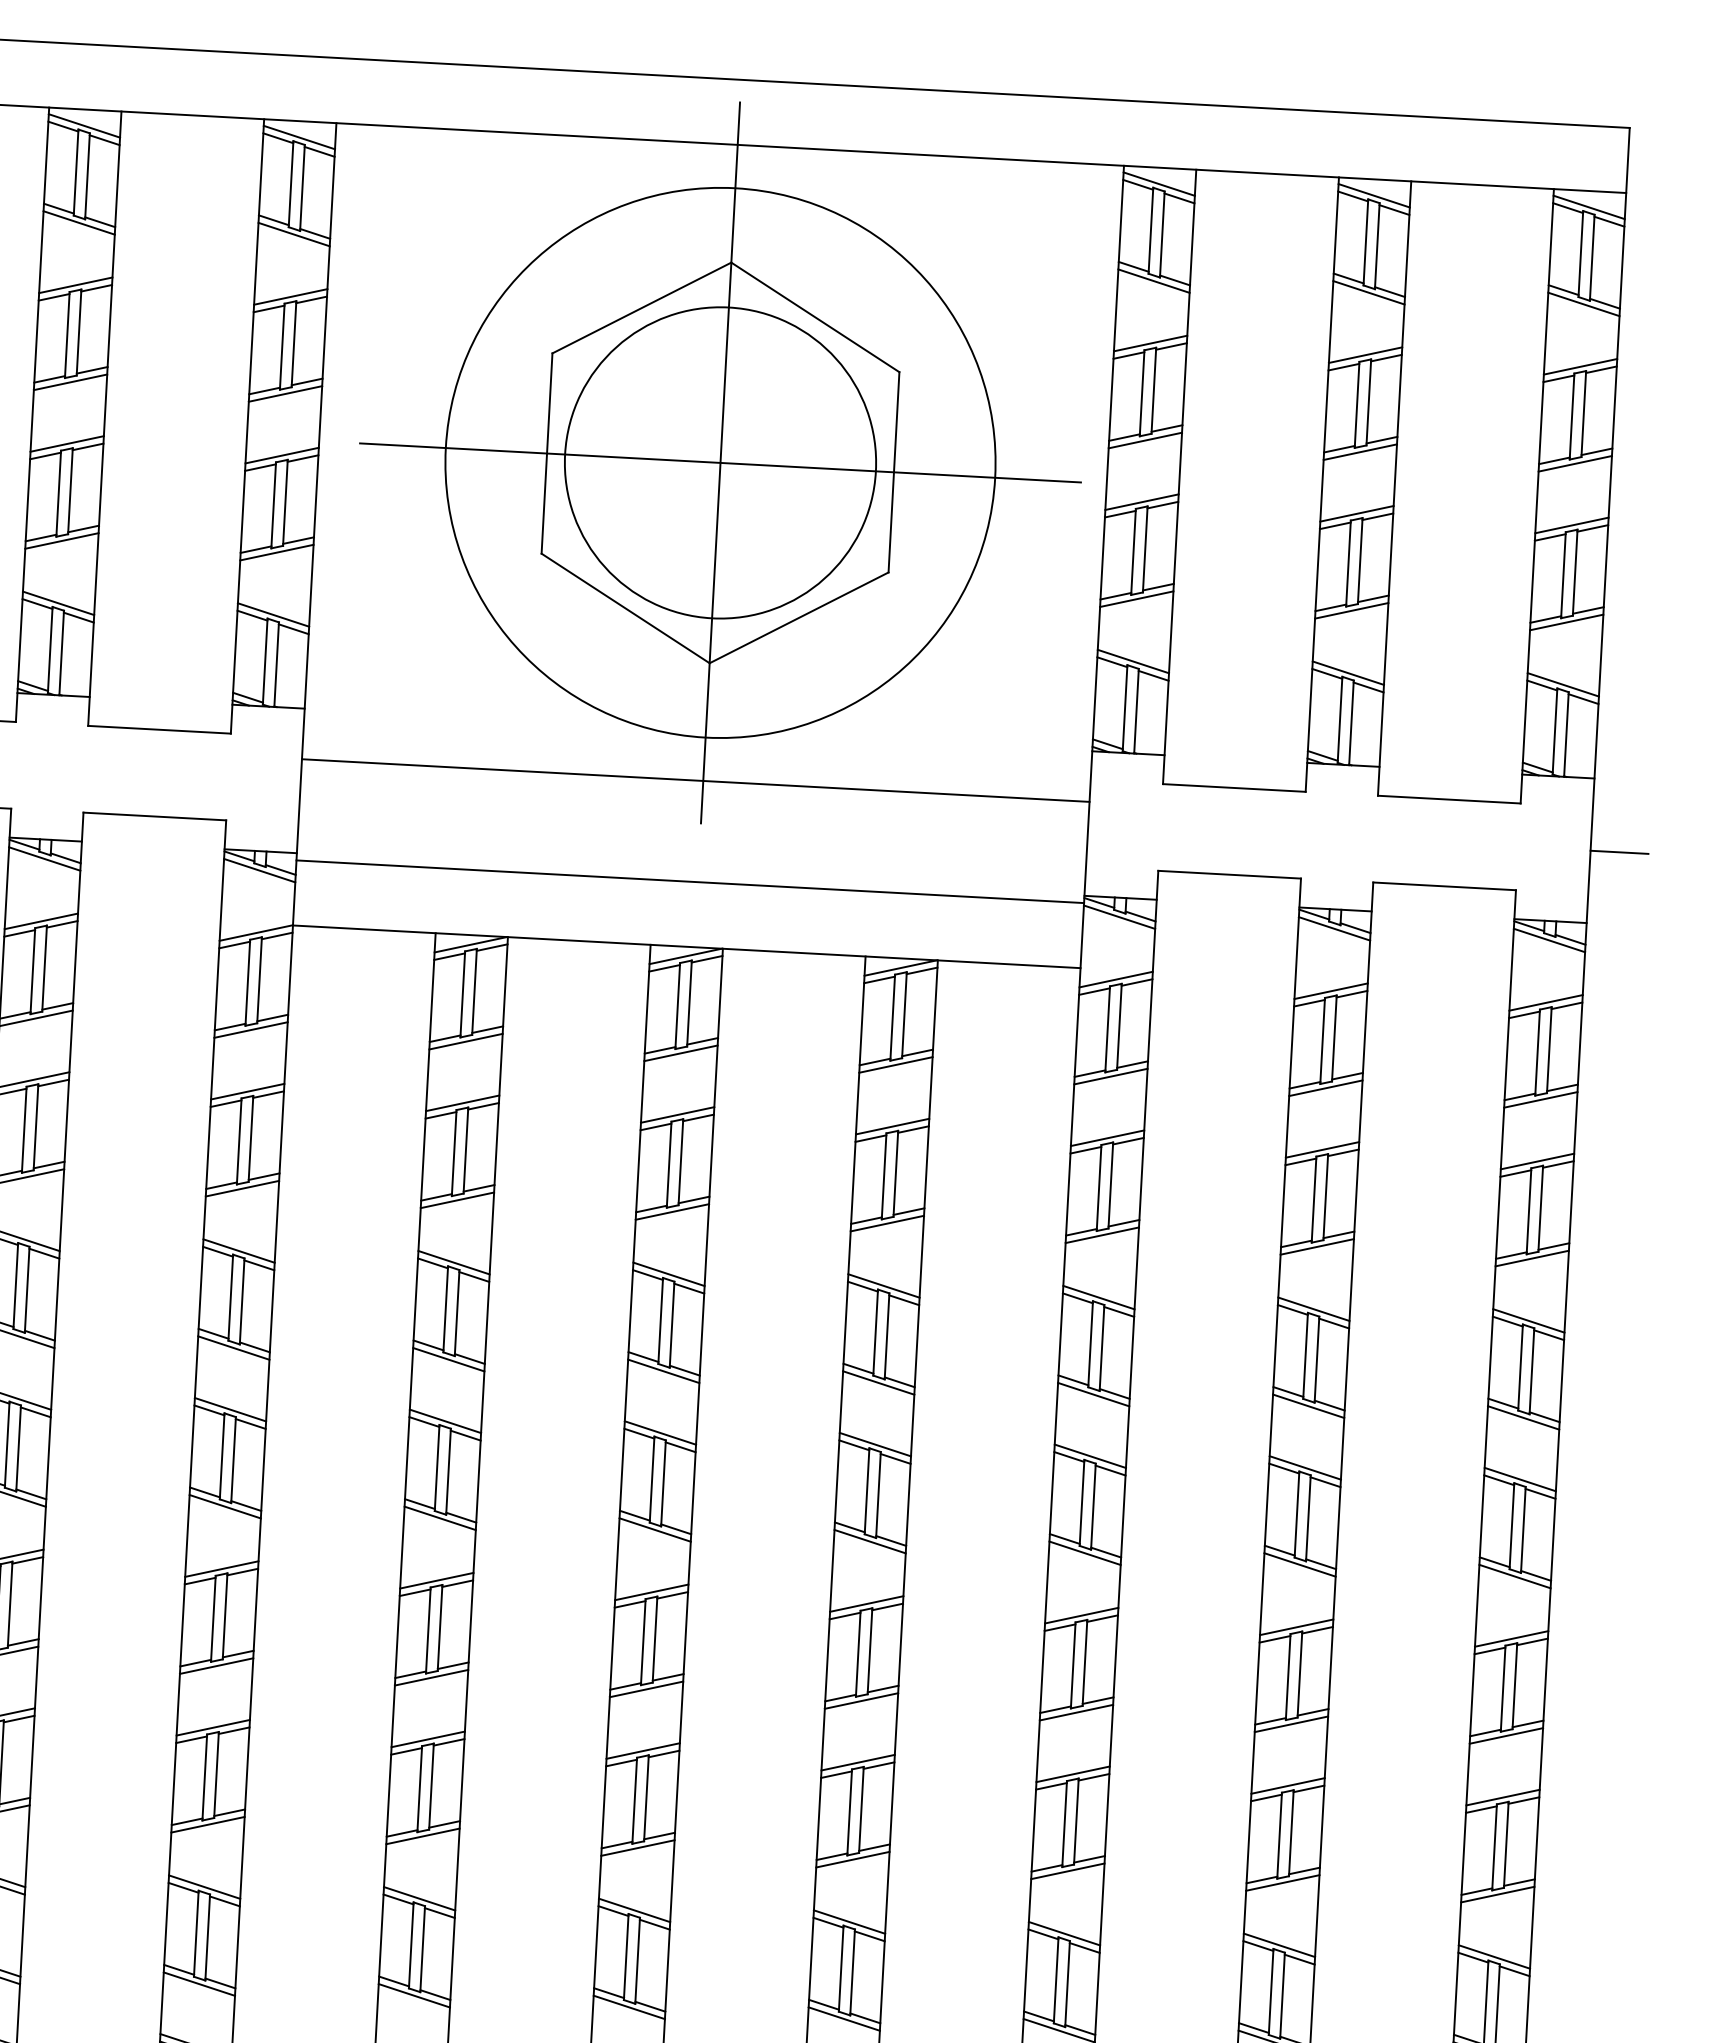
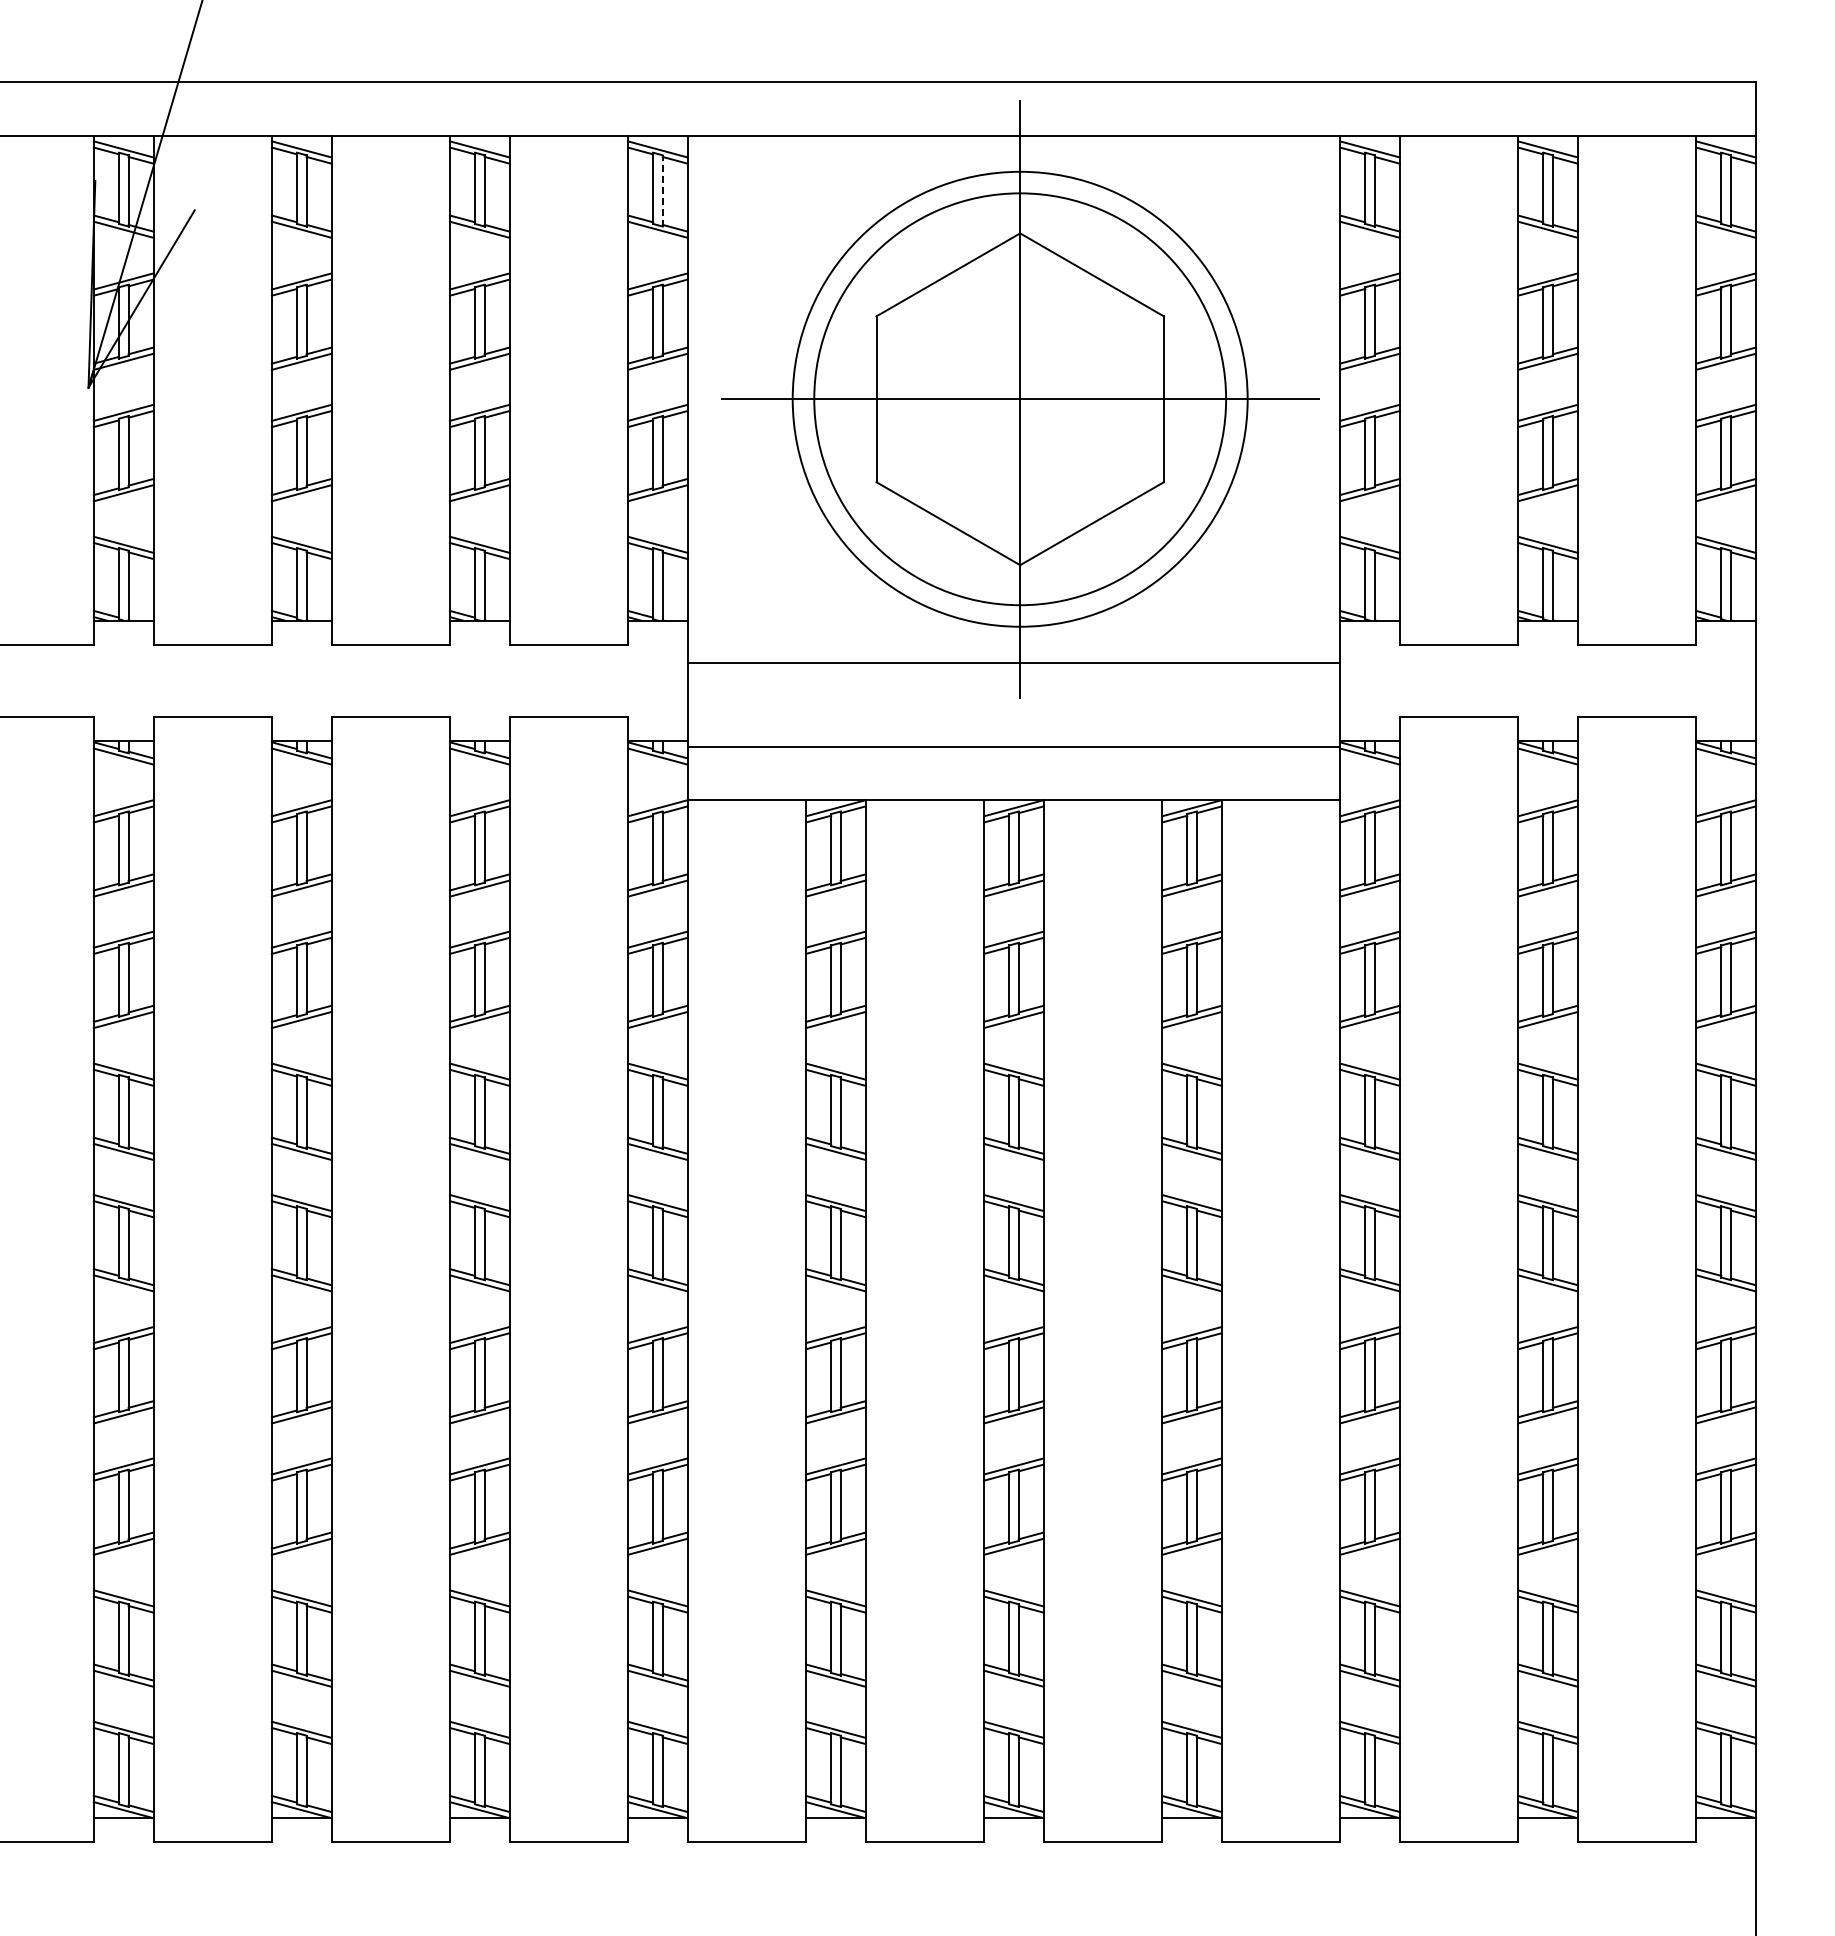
line: (302, 187) -> (662, 190), solid -> dashed
circle: (719, 463) -> (1019, 399), size x1.6
line: (1618, 852) -> (1779, 680), removed

